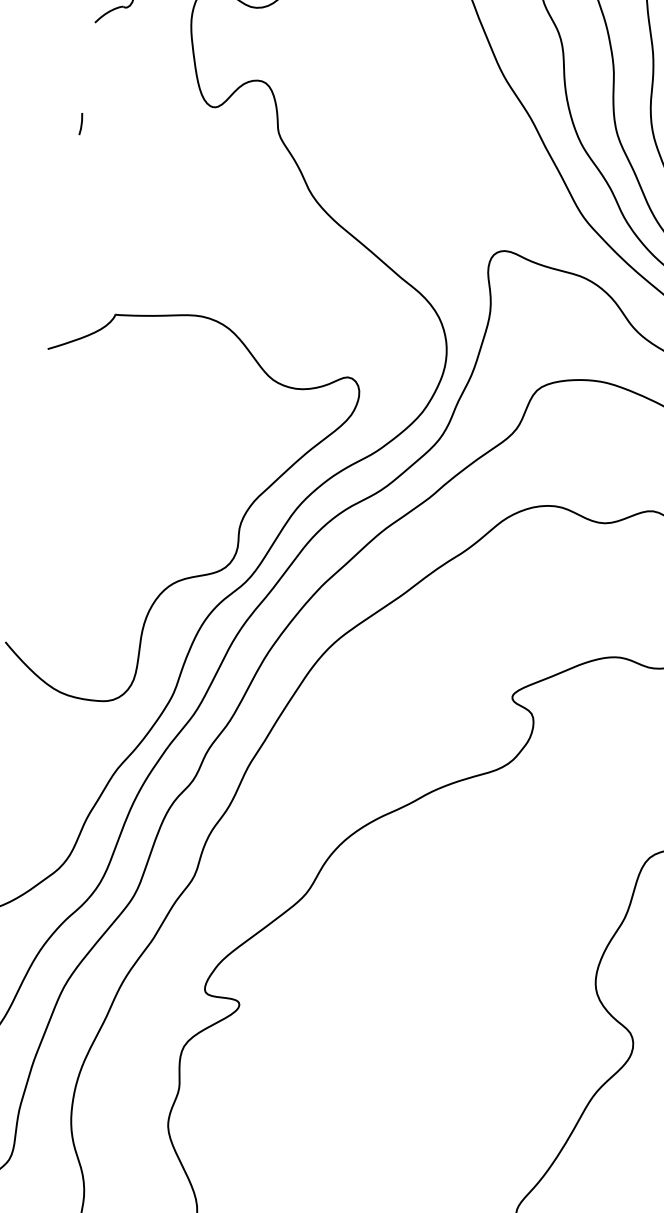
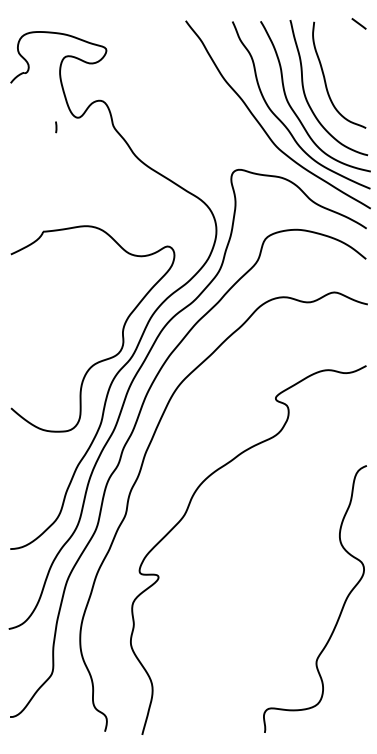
line: (81, 124) -> (56, 127), moved

